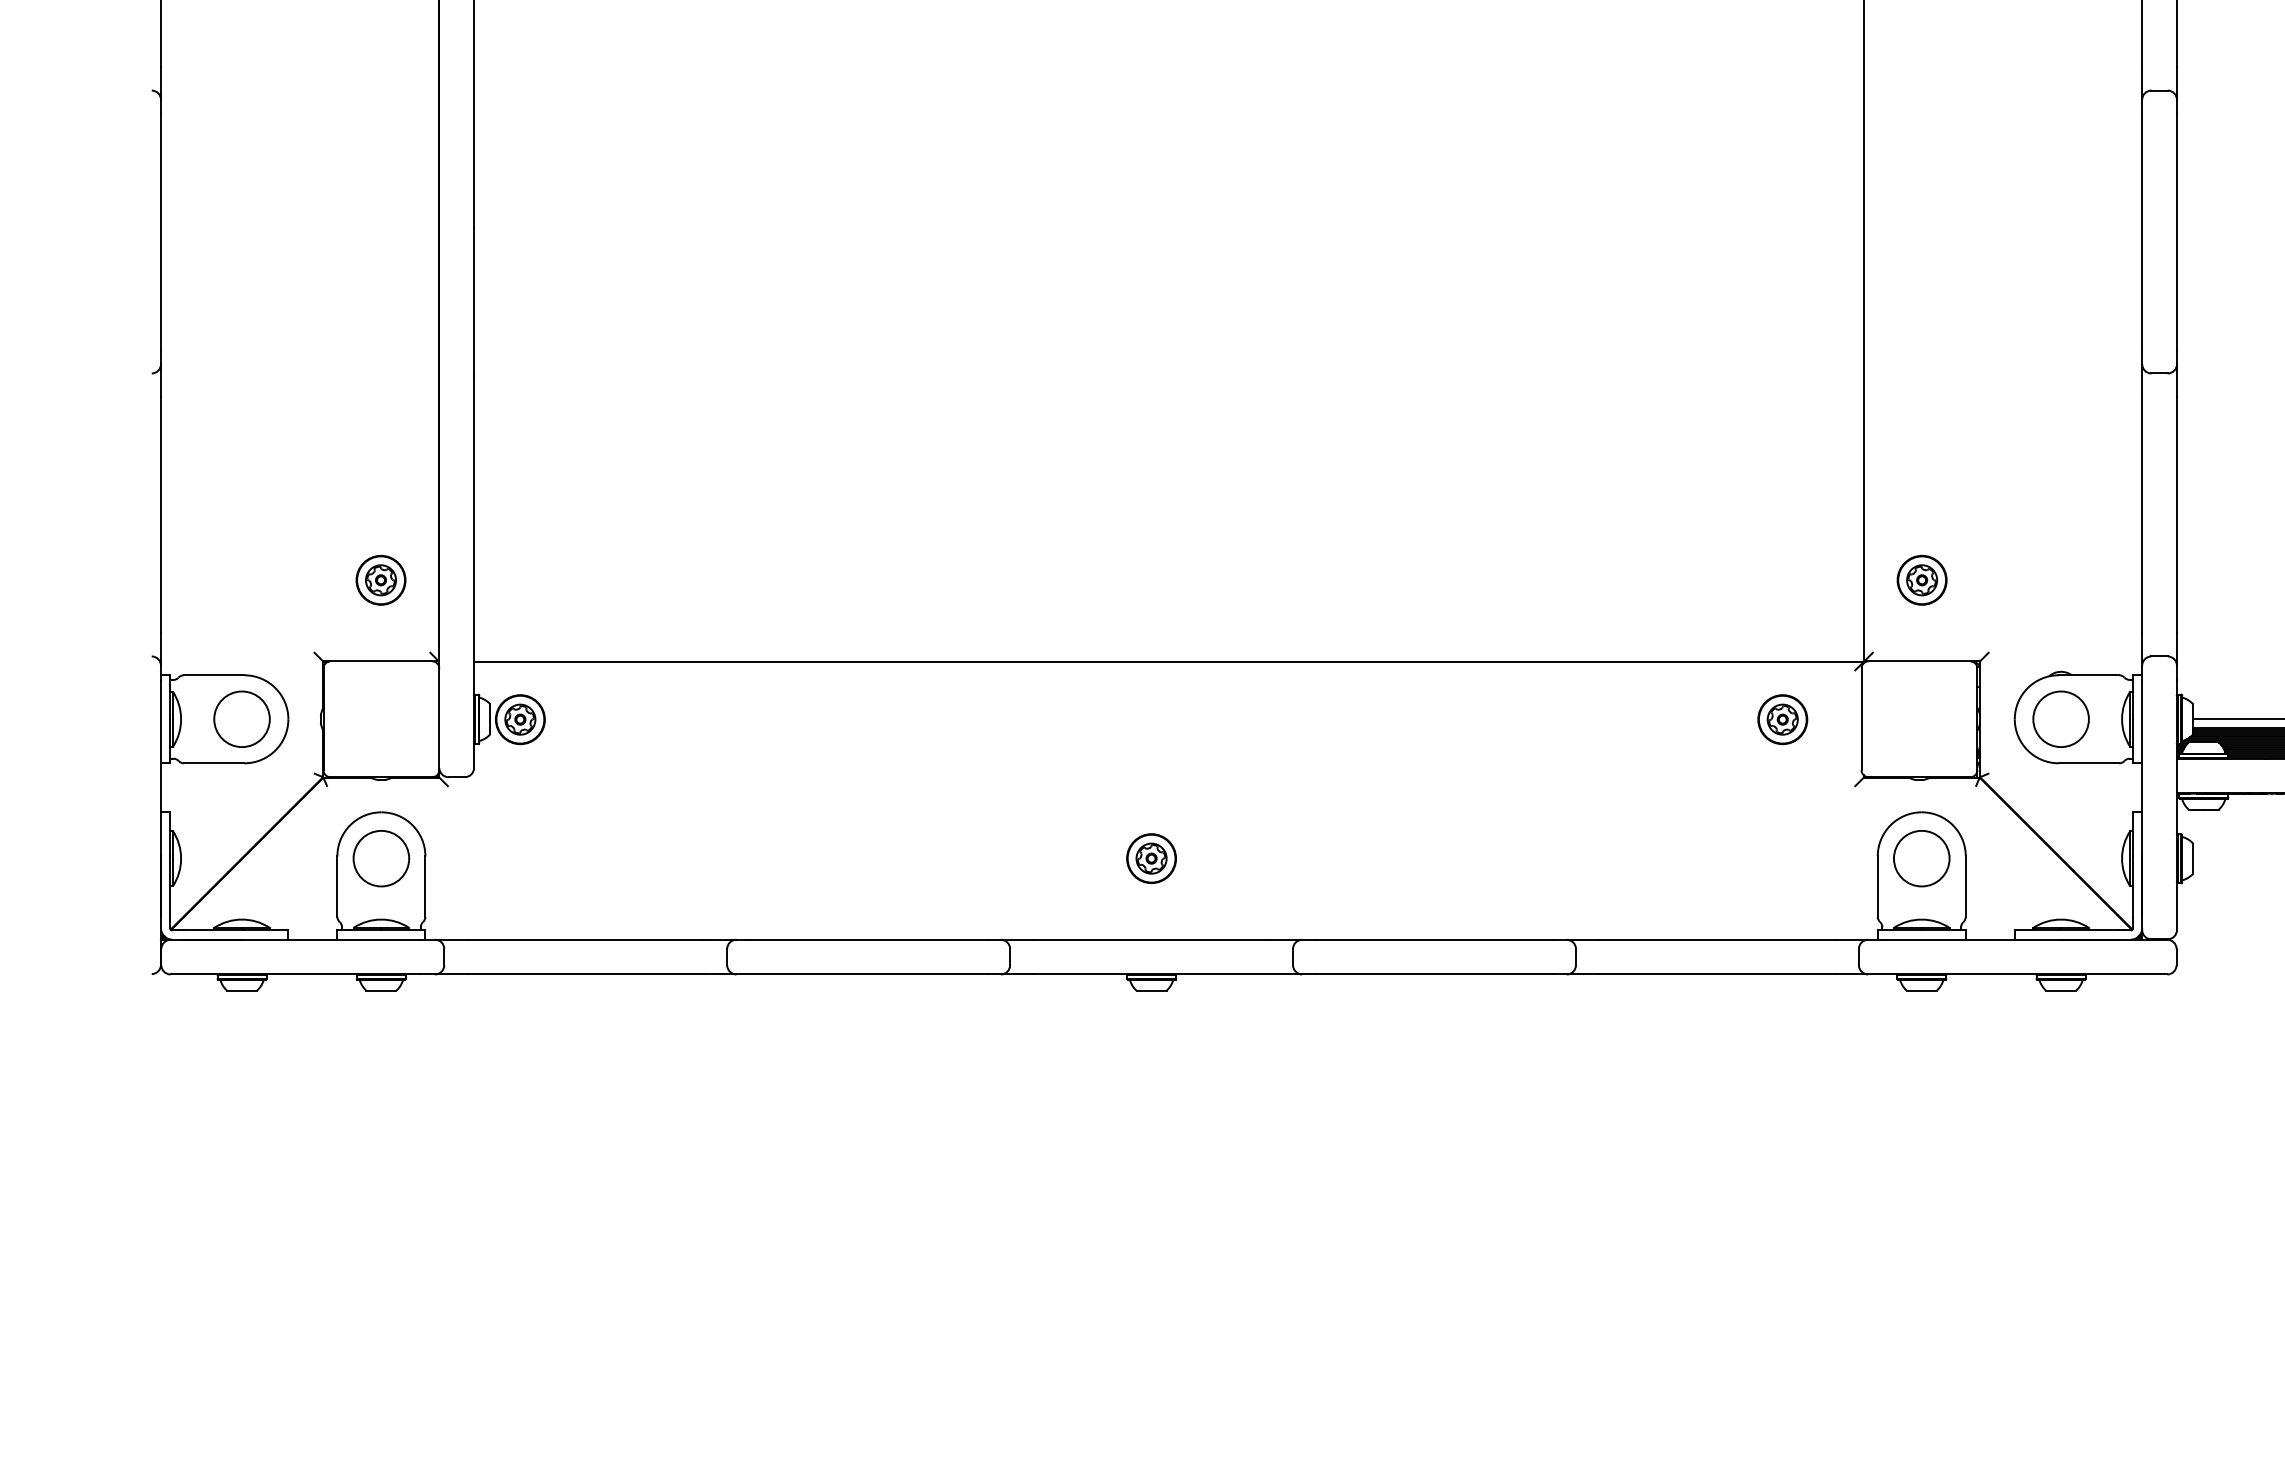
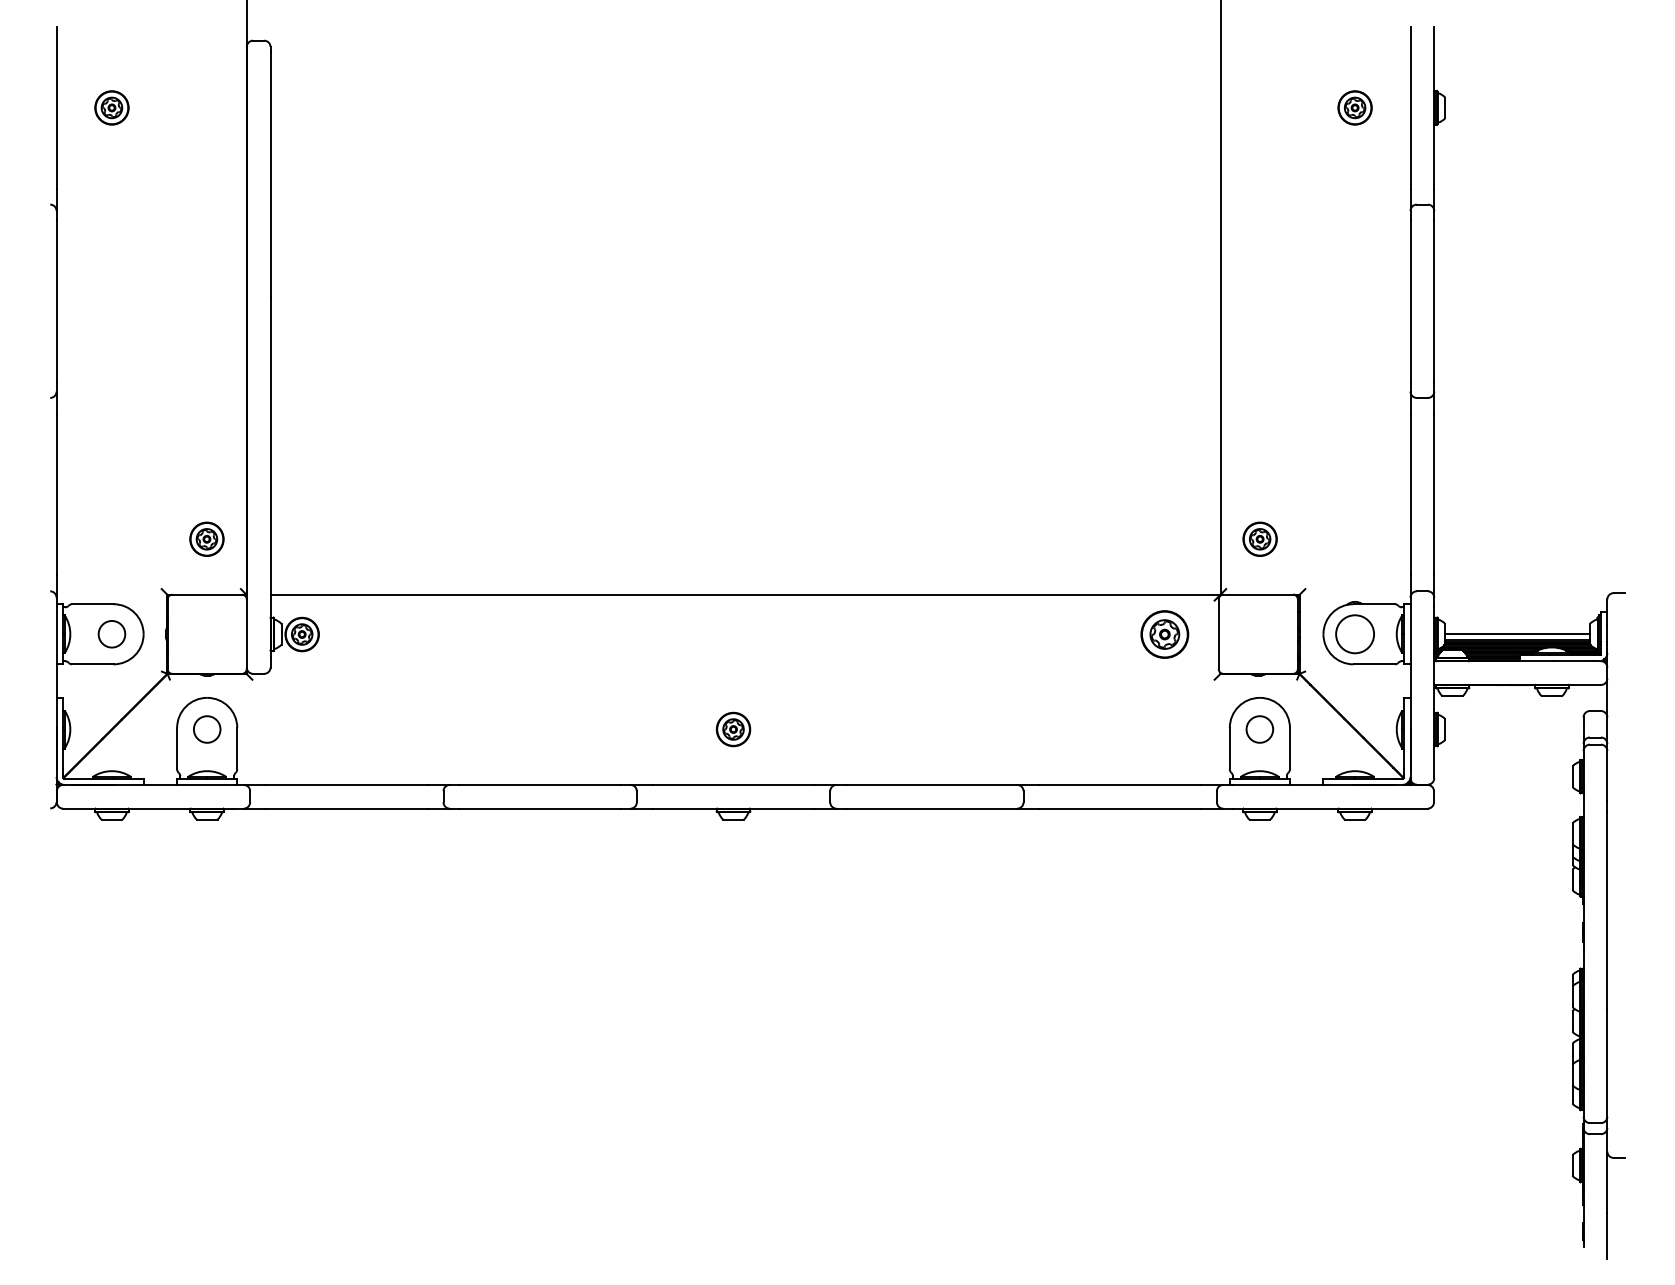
circle: (241, 719) -> (111, 634), size x0.7
part: (1782, 719) -> (1164, 634), size x1.4
circle: (381, 858) -> (207, 729), size x0.7
circle: (1921, 858) -> (1259, 729), size x0.7

